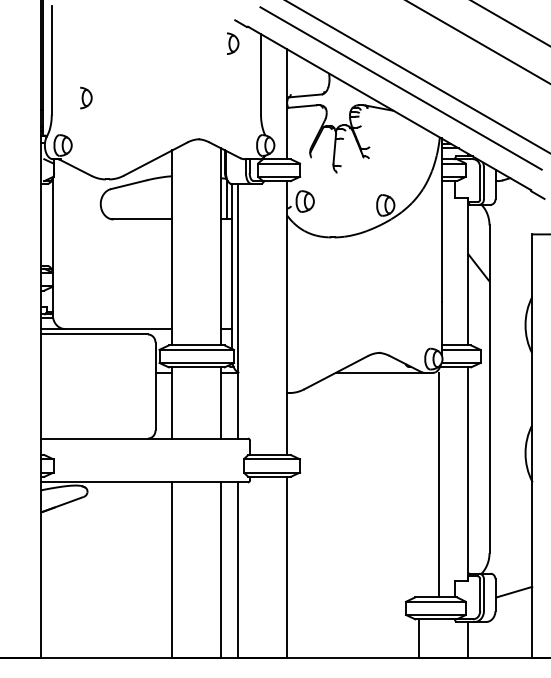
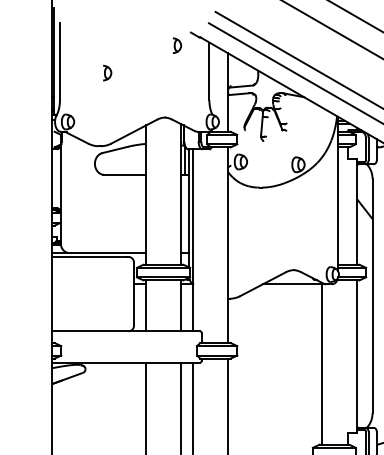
part: (233, 43) -> (177, 45), moved
part: (86, 97) -> (107, 72), moved
line: (438, 484) -> (321, 364), moved

